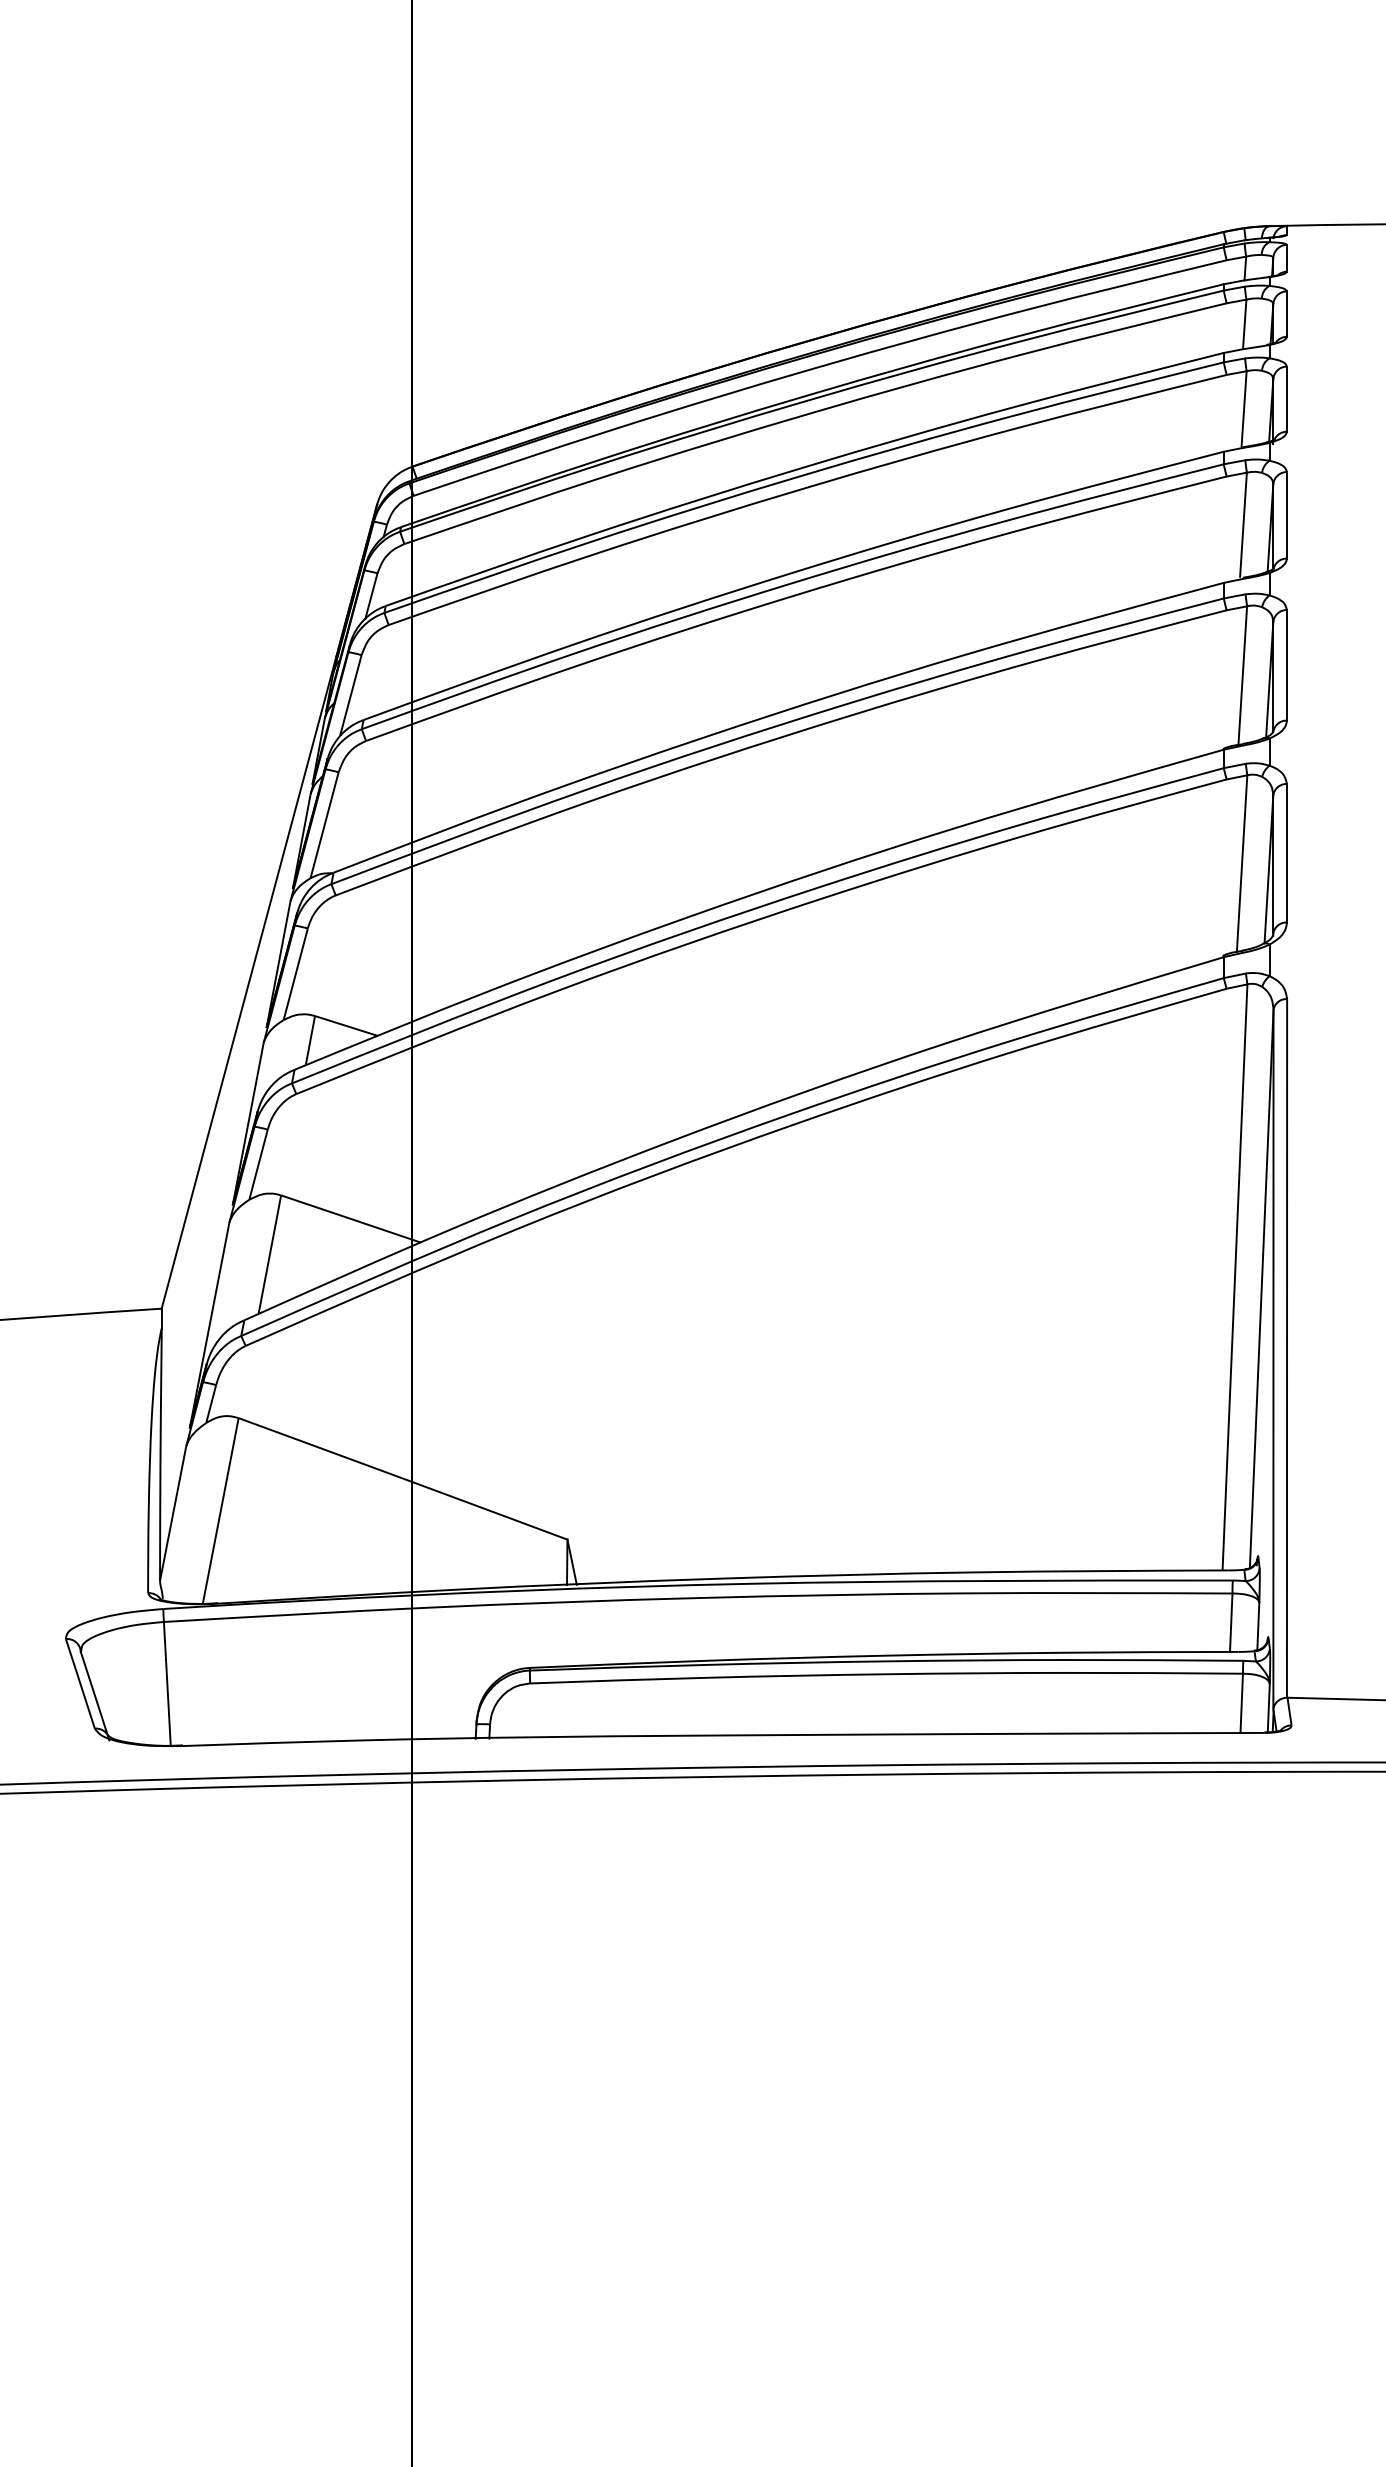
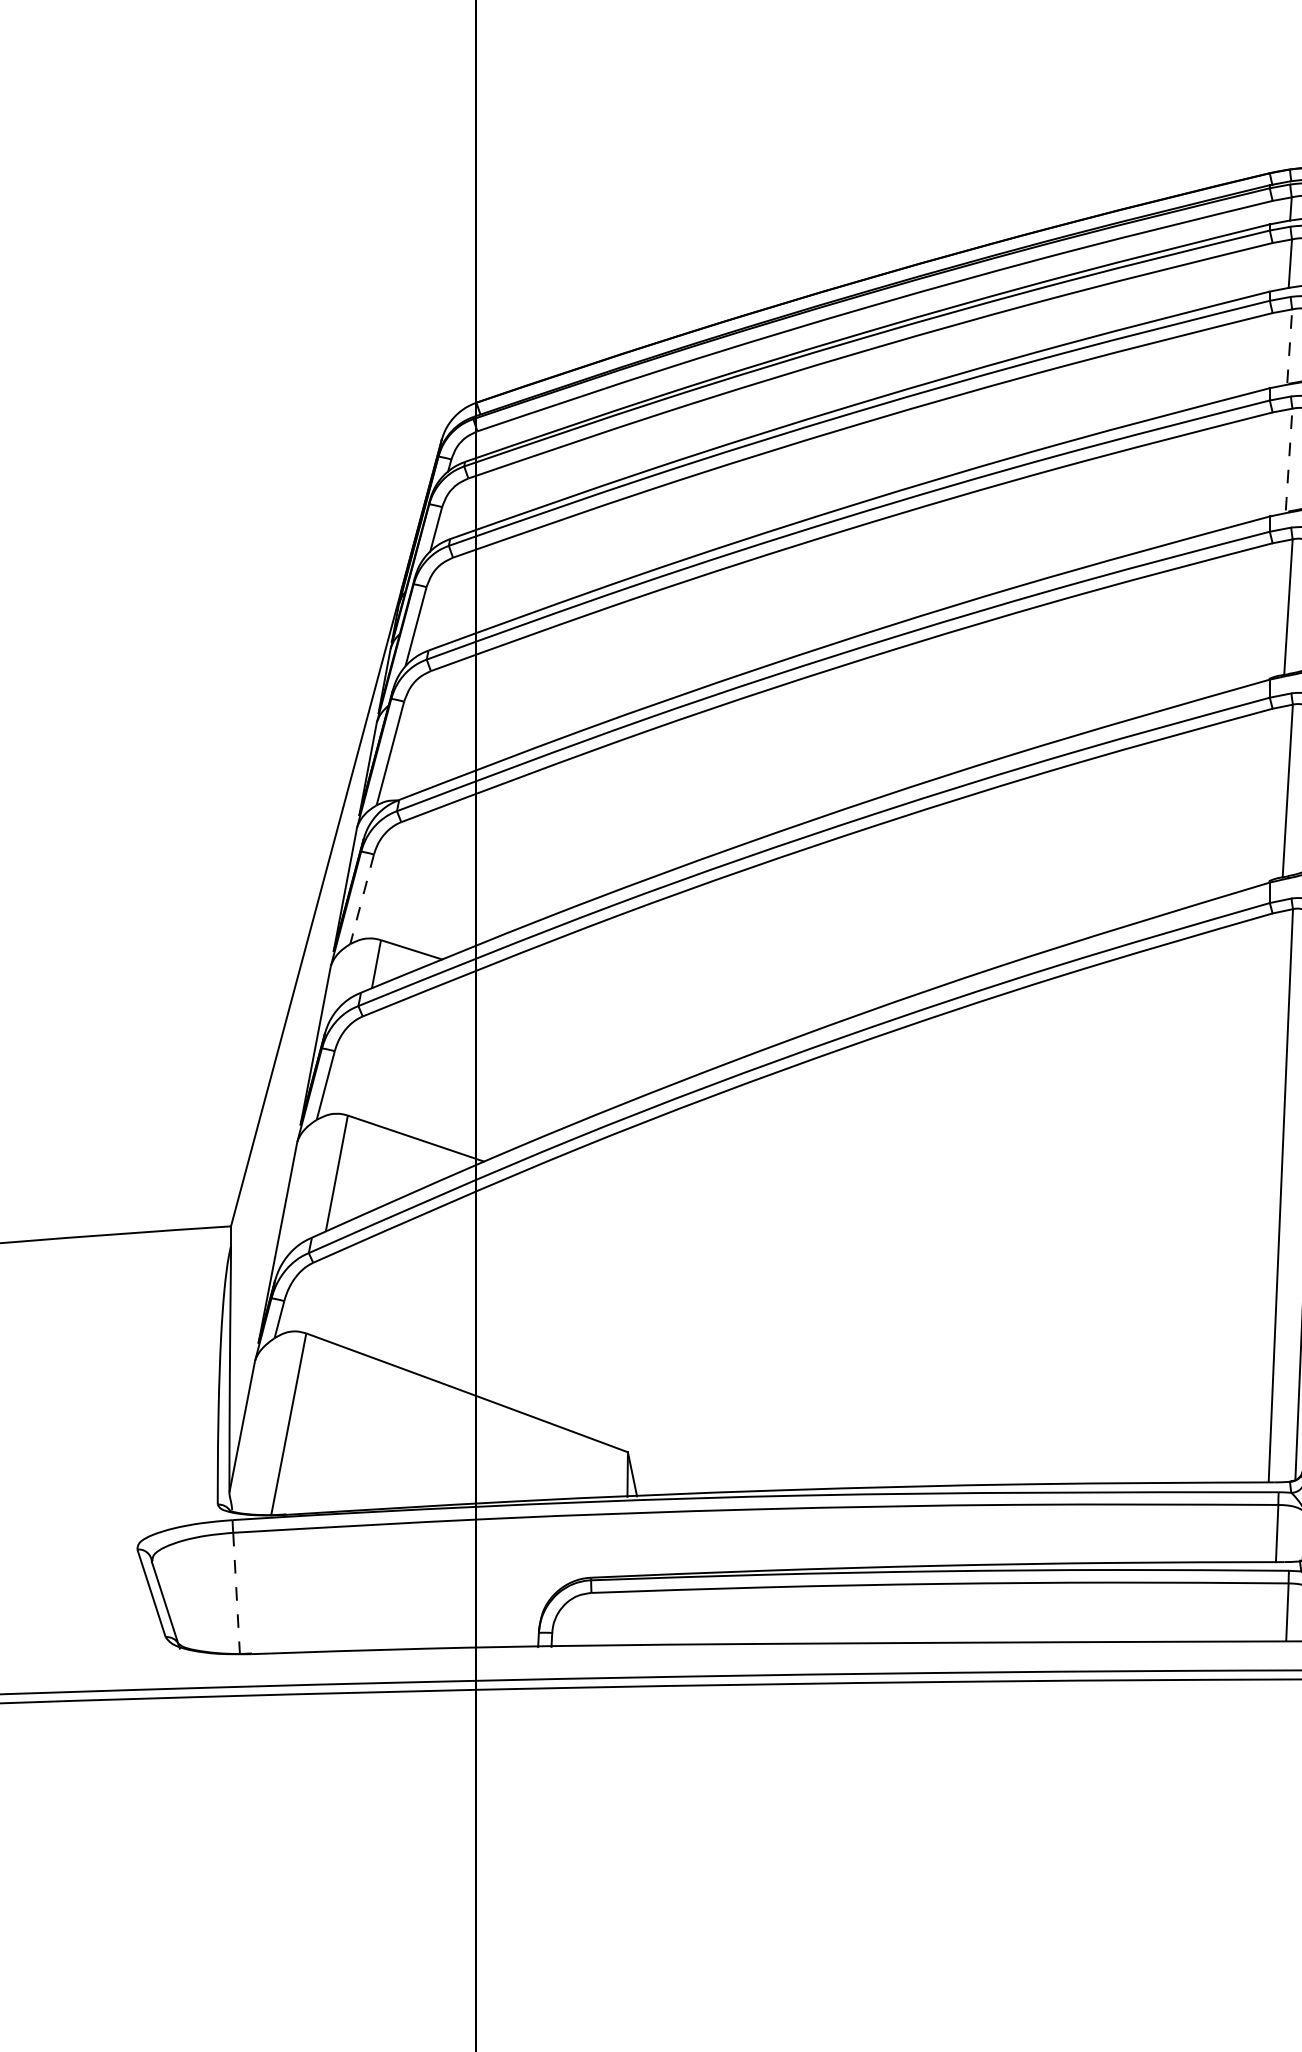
line: (1244, 408) -> (1290, 345), solid -> dashed
line: (1243, 524) -> (1289, 459), solid -> dashed
line: (295, 974) -> (361, 899), solid -> dashed
line: (167, 1683) -> (236, 1592), solid -> dashed

